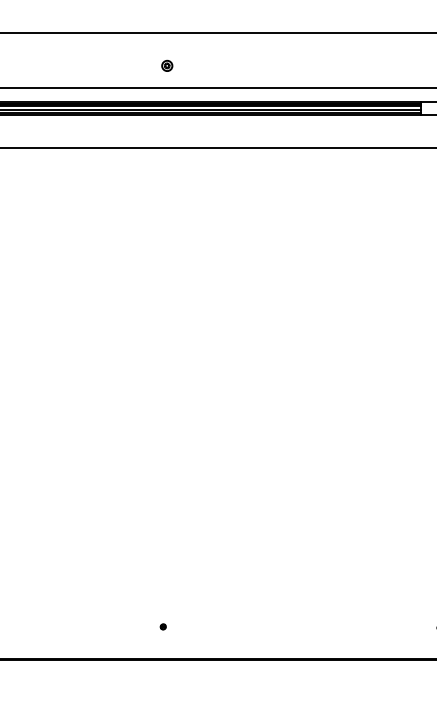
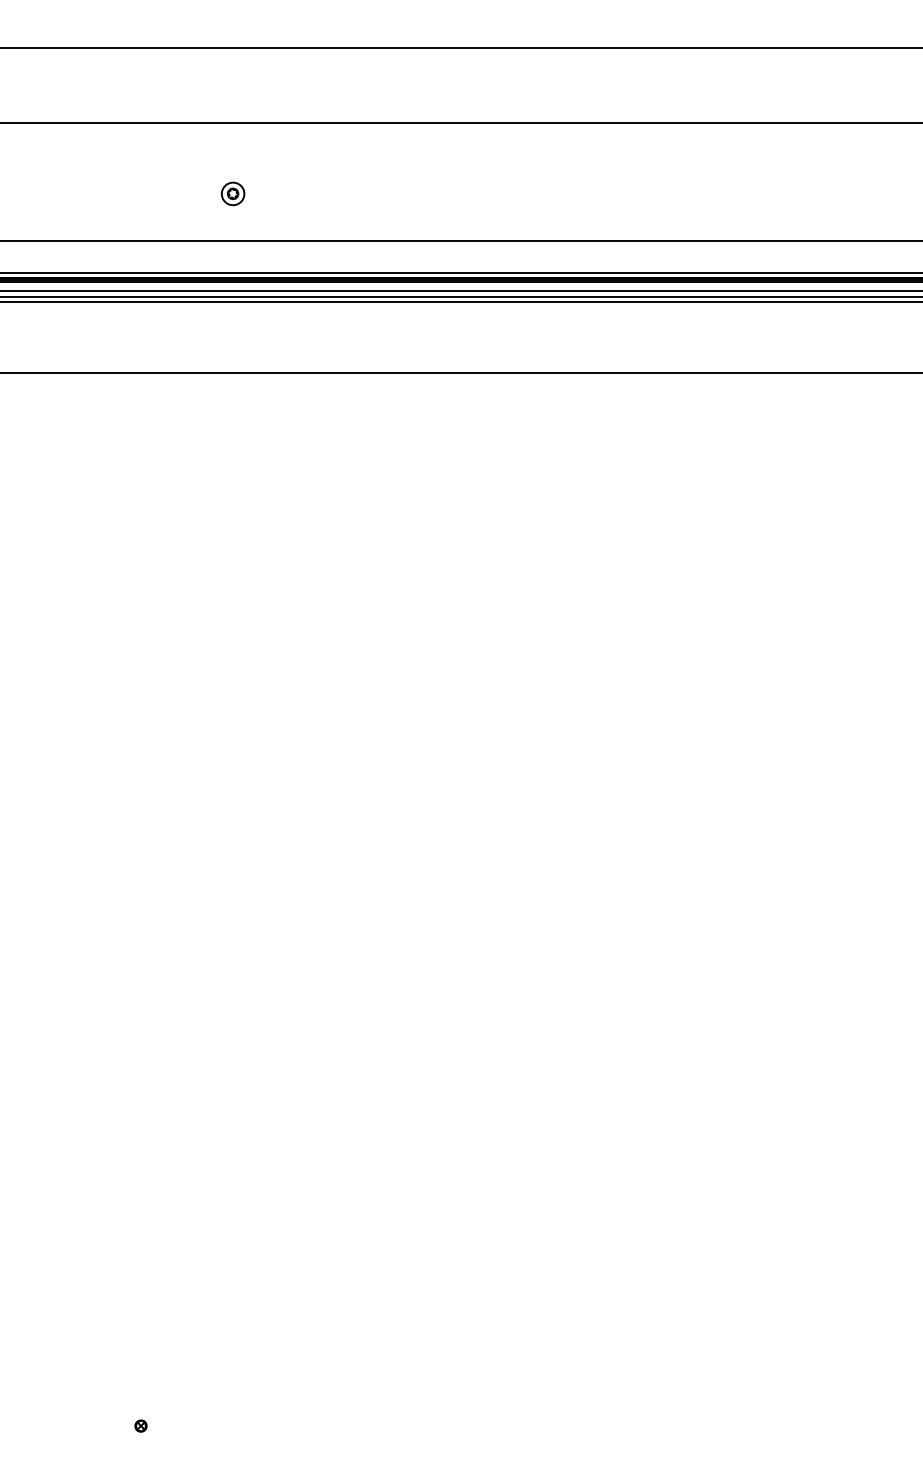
part: (167, 65) -> (233, 192), moved
part: (162, 626) -> (139, 1425), moved

